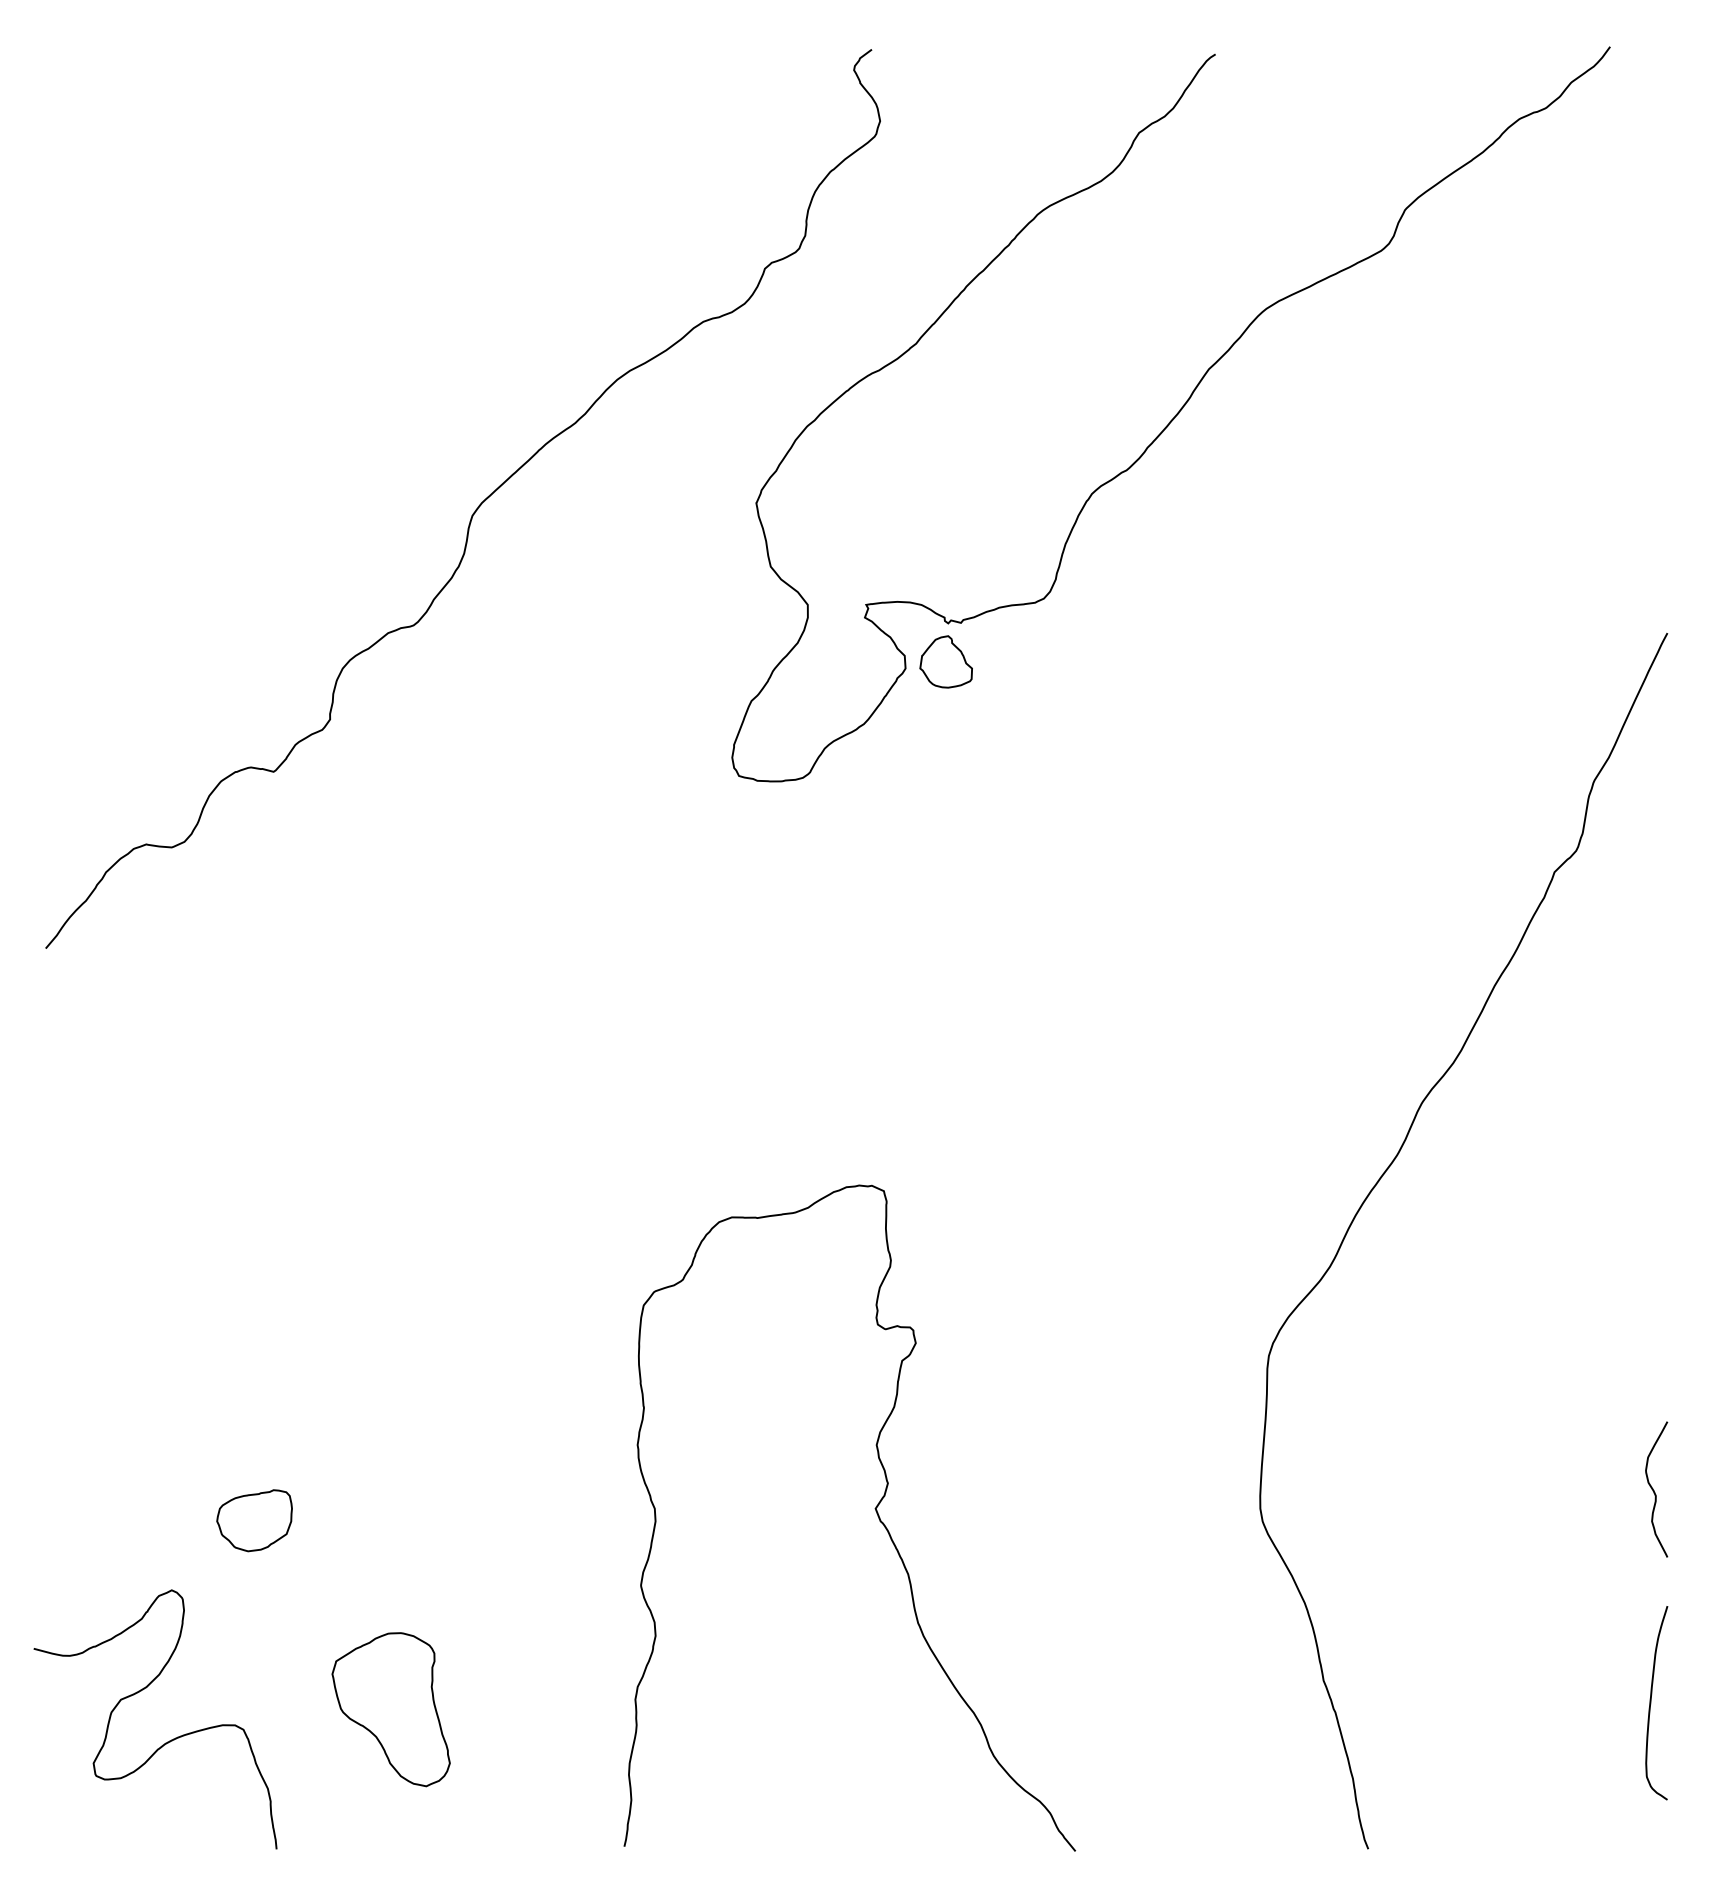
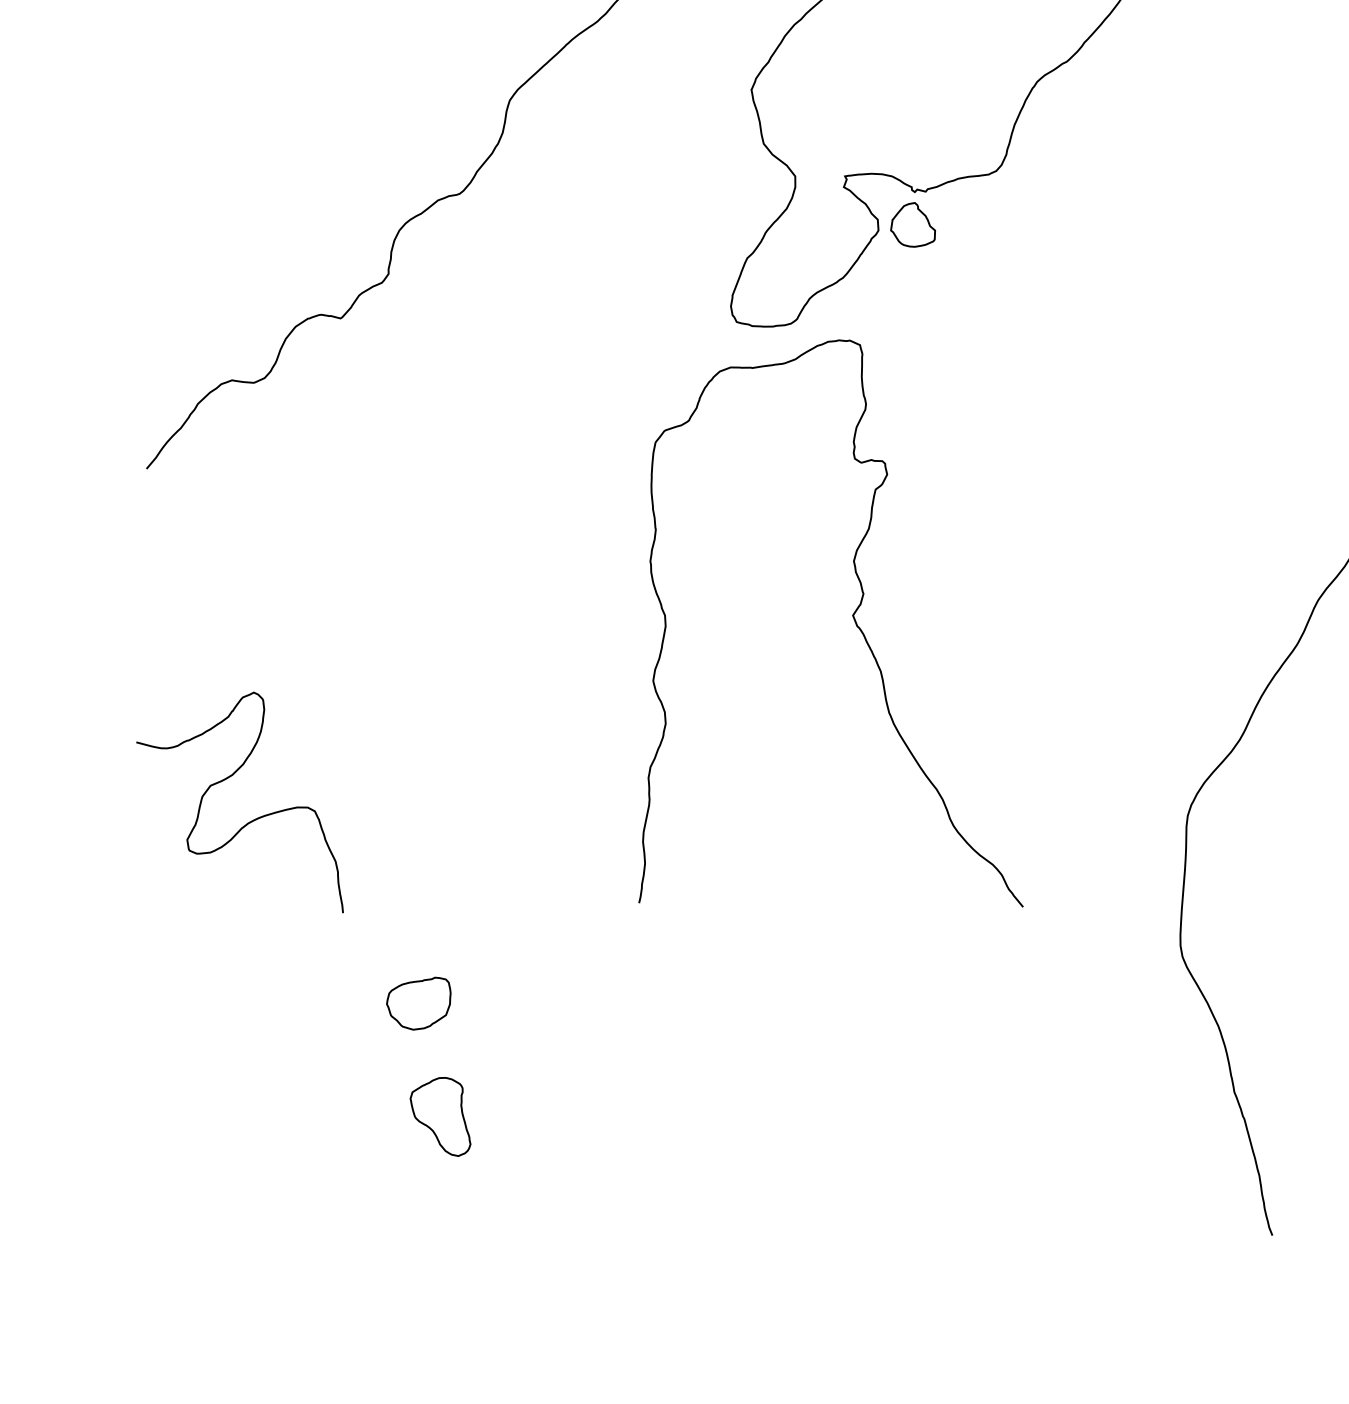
curve: (874, 1508) -> (852, 615), moved
part: (254, 1520) -> (418, 1003), moved
part: (390, 1709) -> (440, 1116), size x0.6
curve: (167, 1741) -> (250, 821), moved

